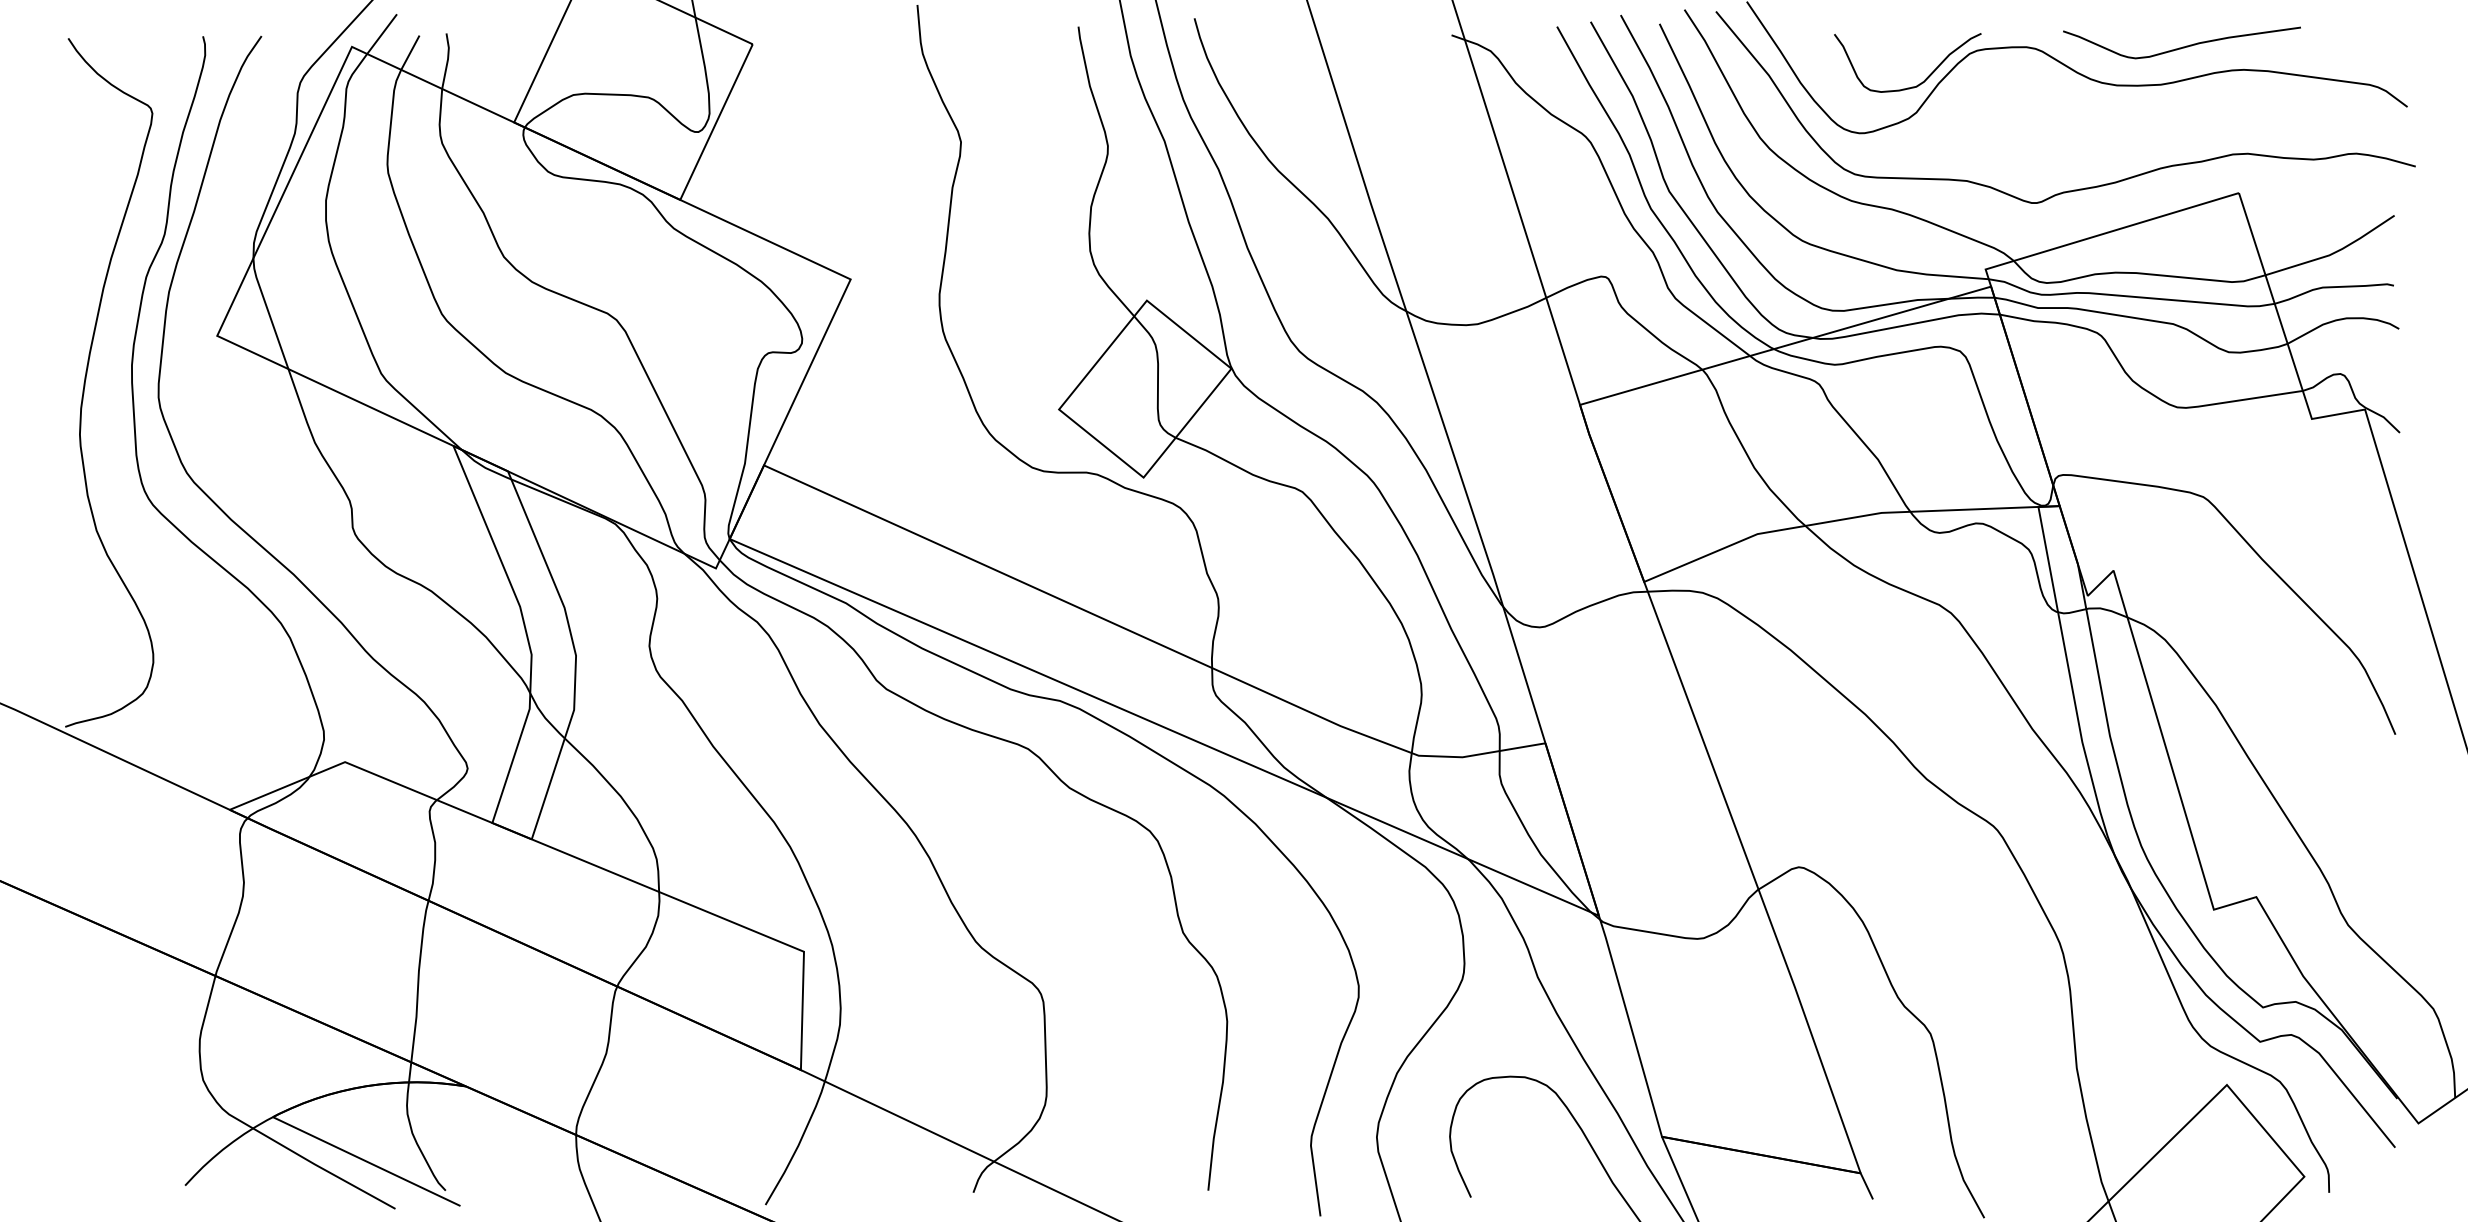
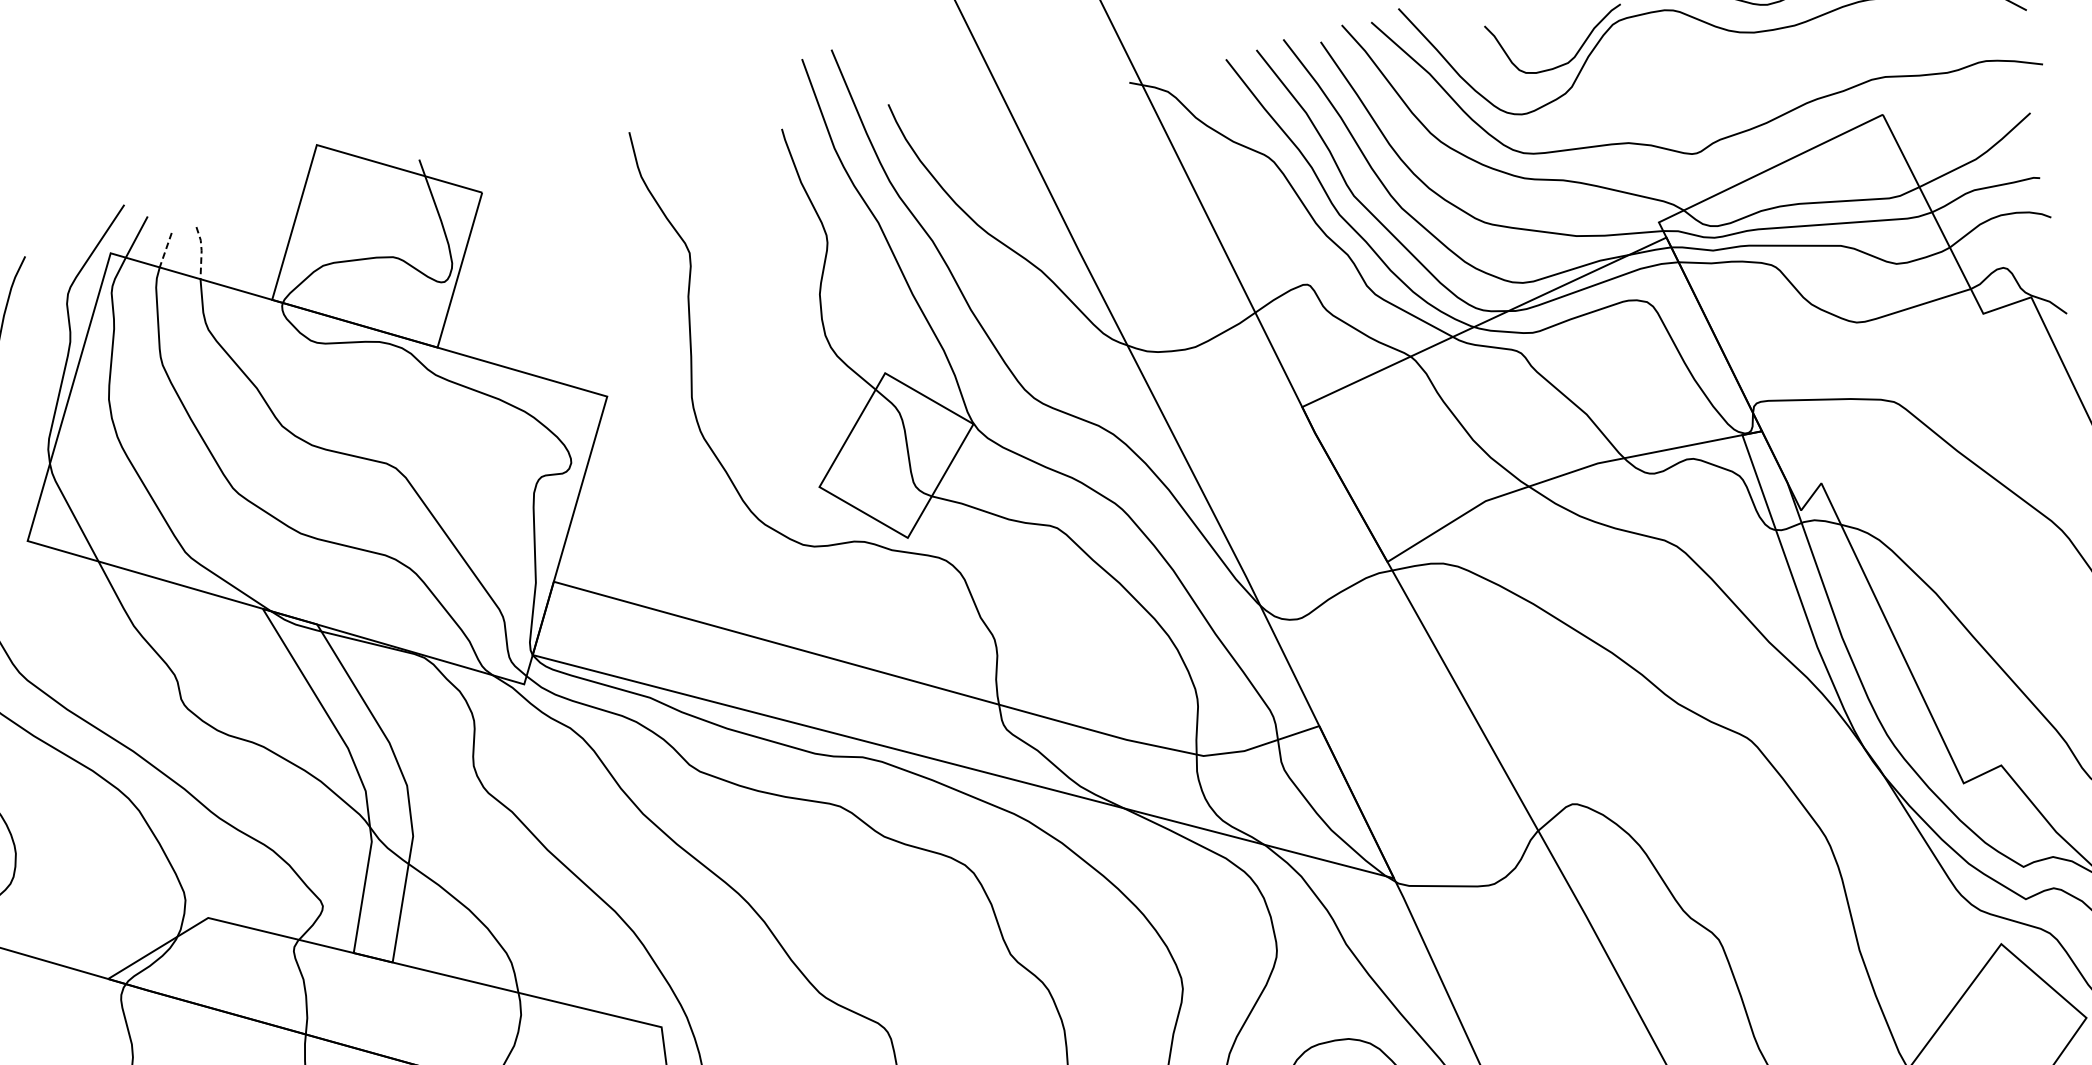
line: (410, 53) -> (165, 250), solid -> dashed
line: (447, 60) -> (201, 252), solid -> dashed

